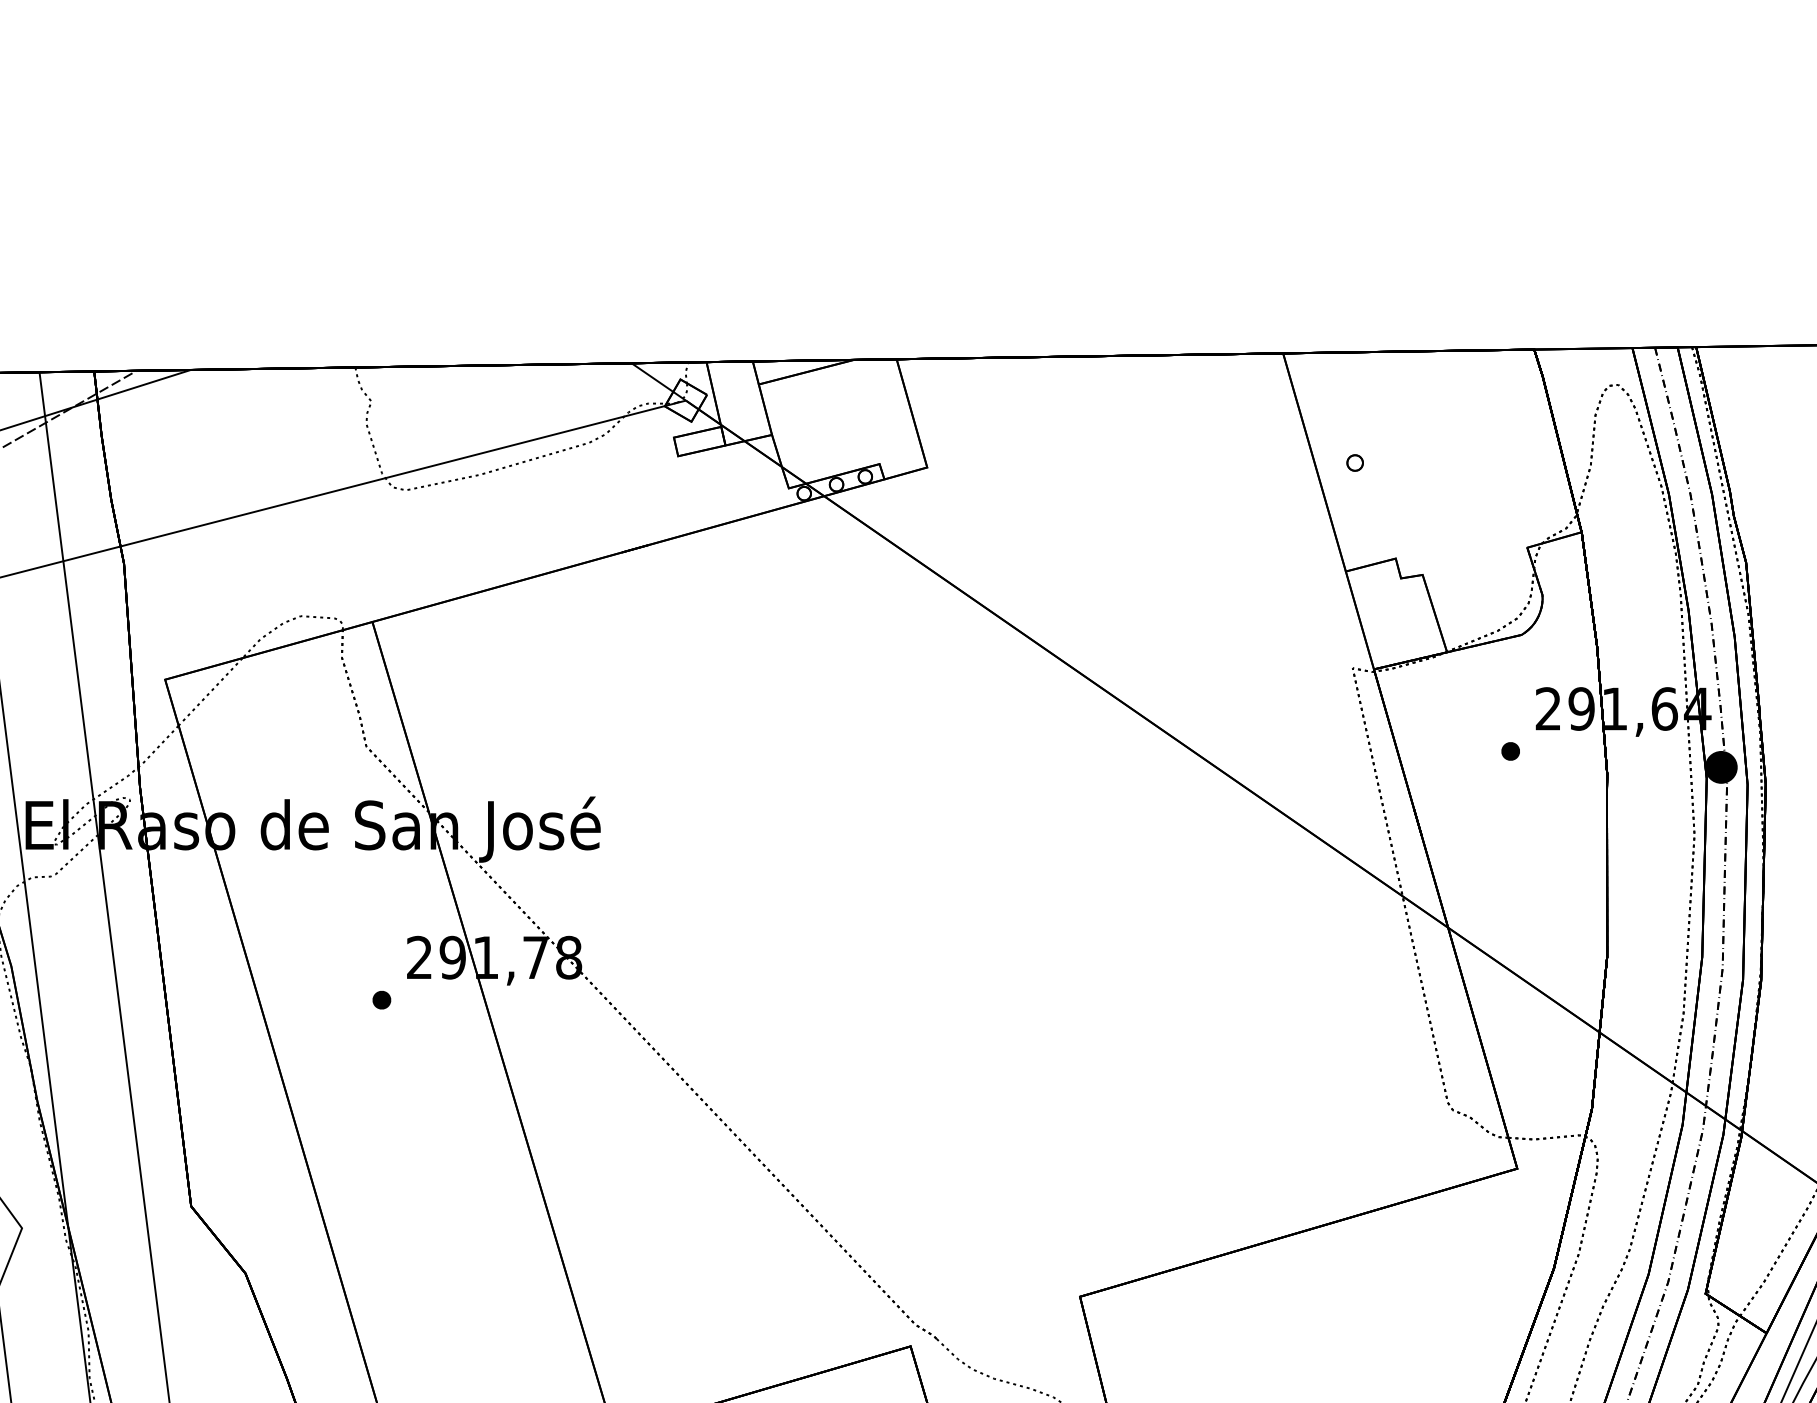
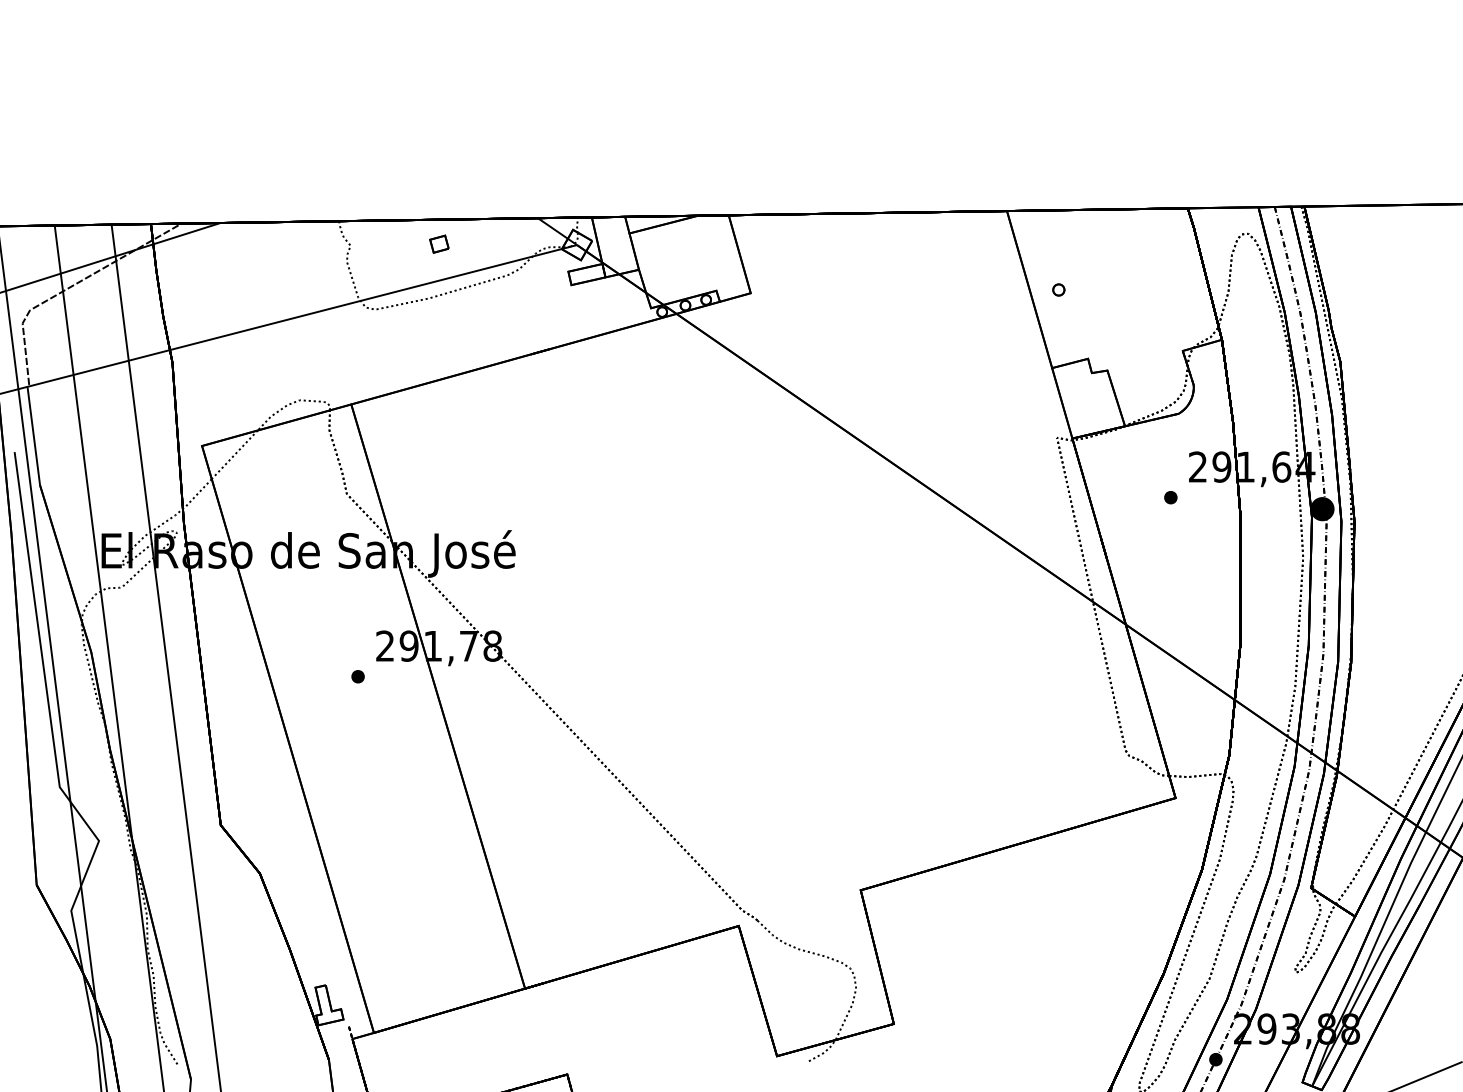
part: (494, 398) -> (439, 243), added

